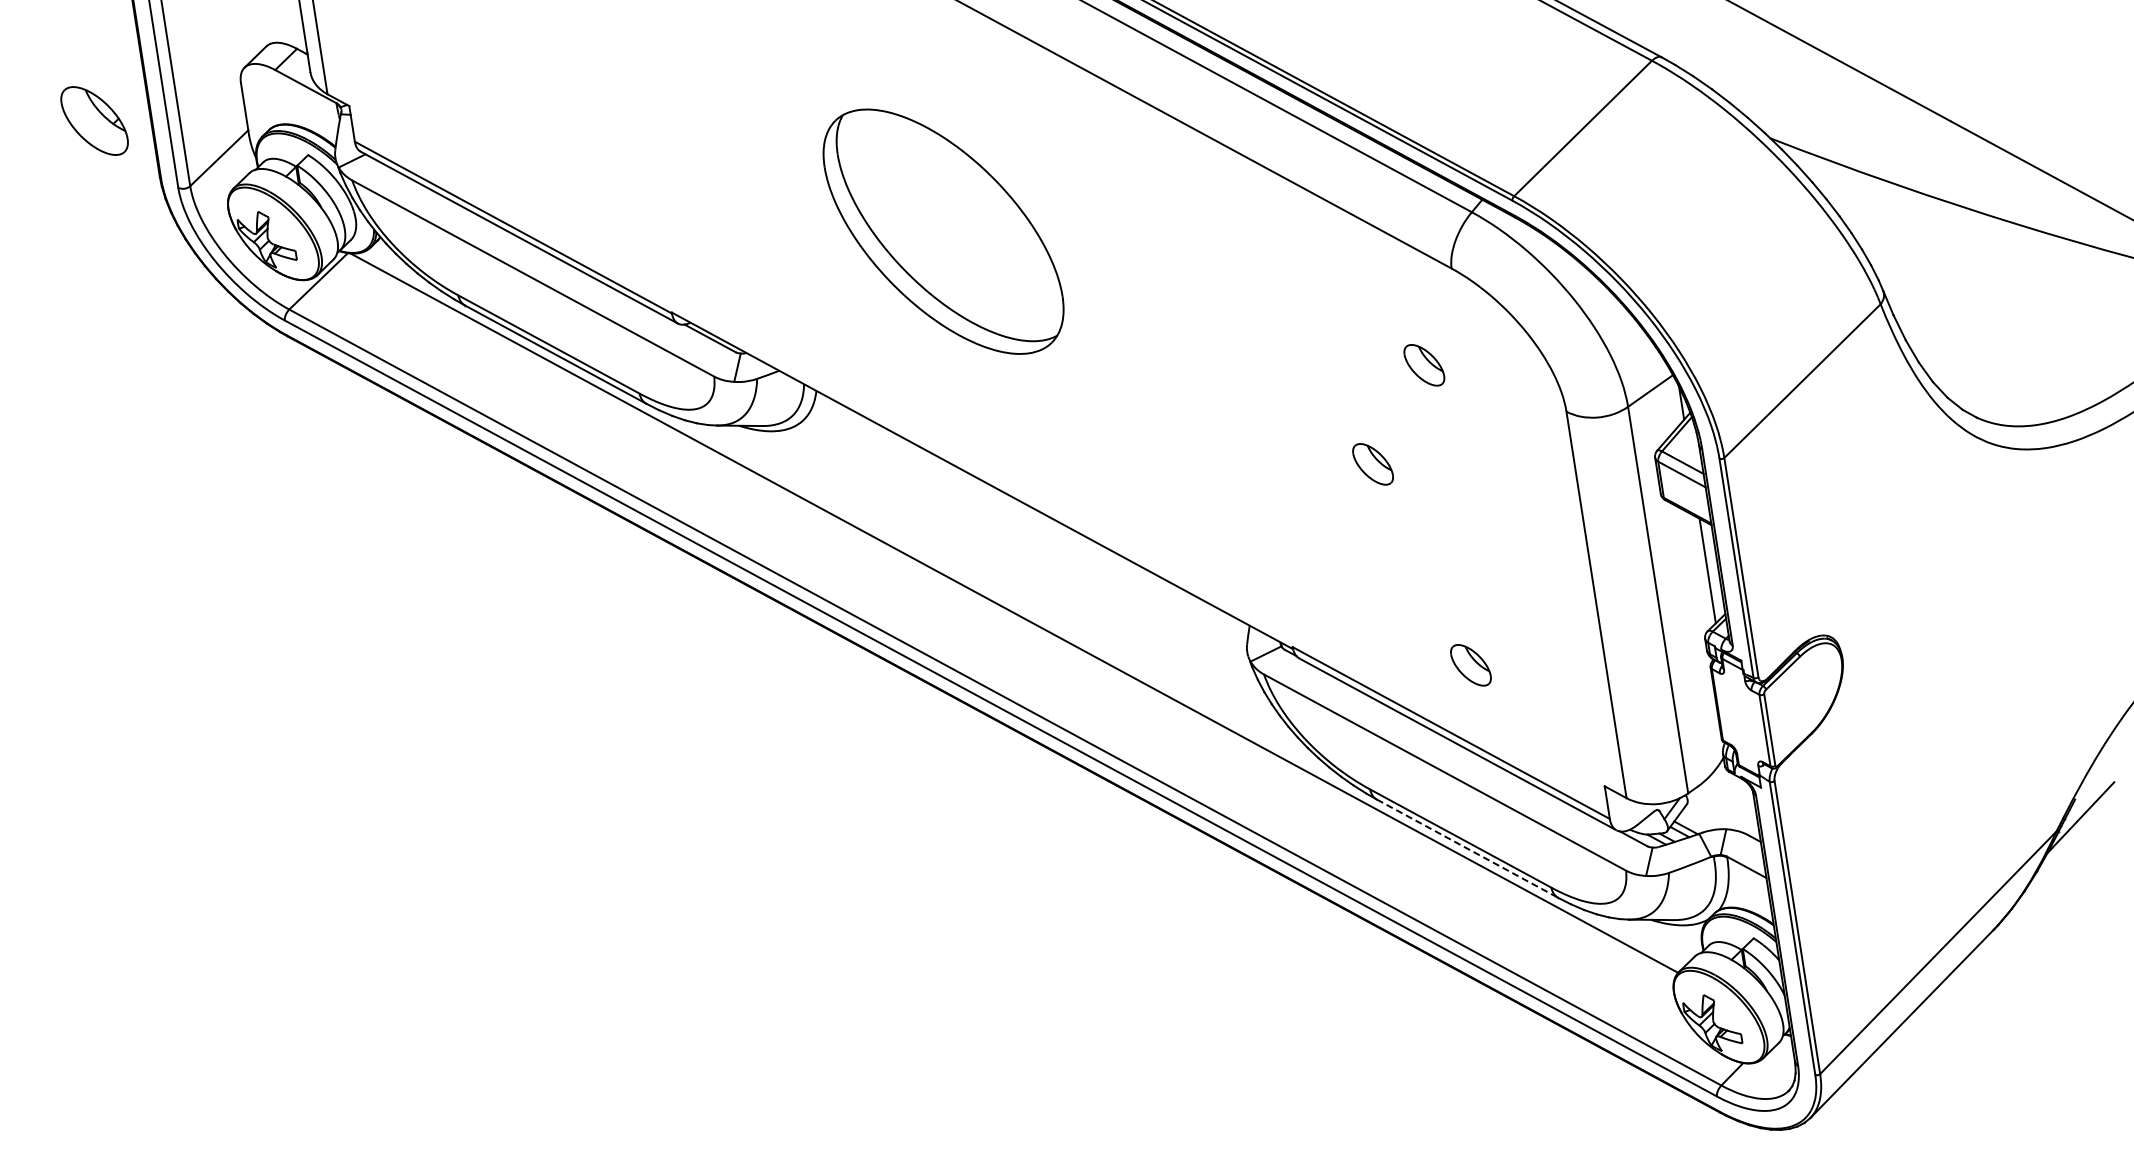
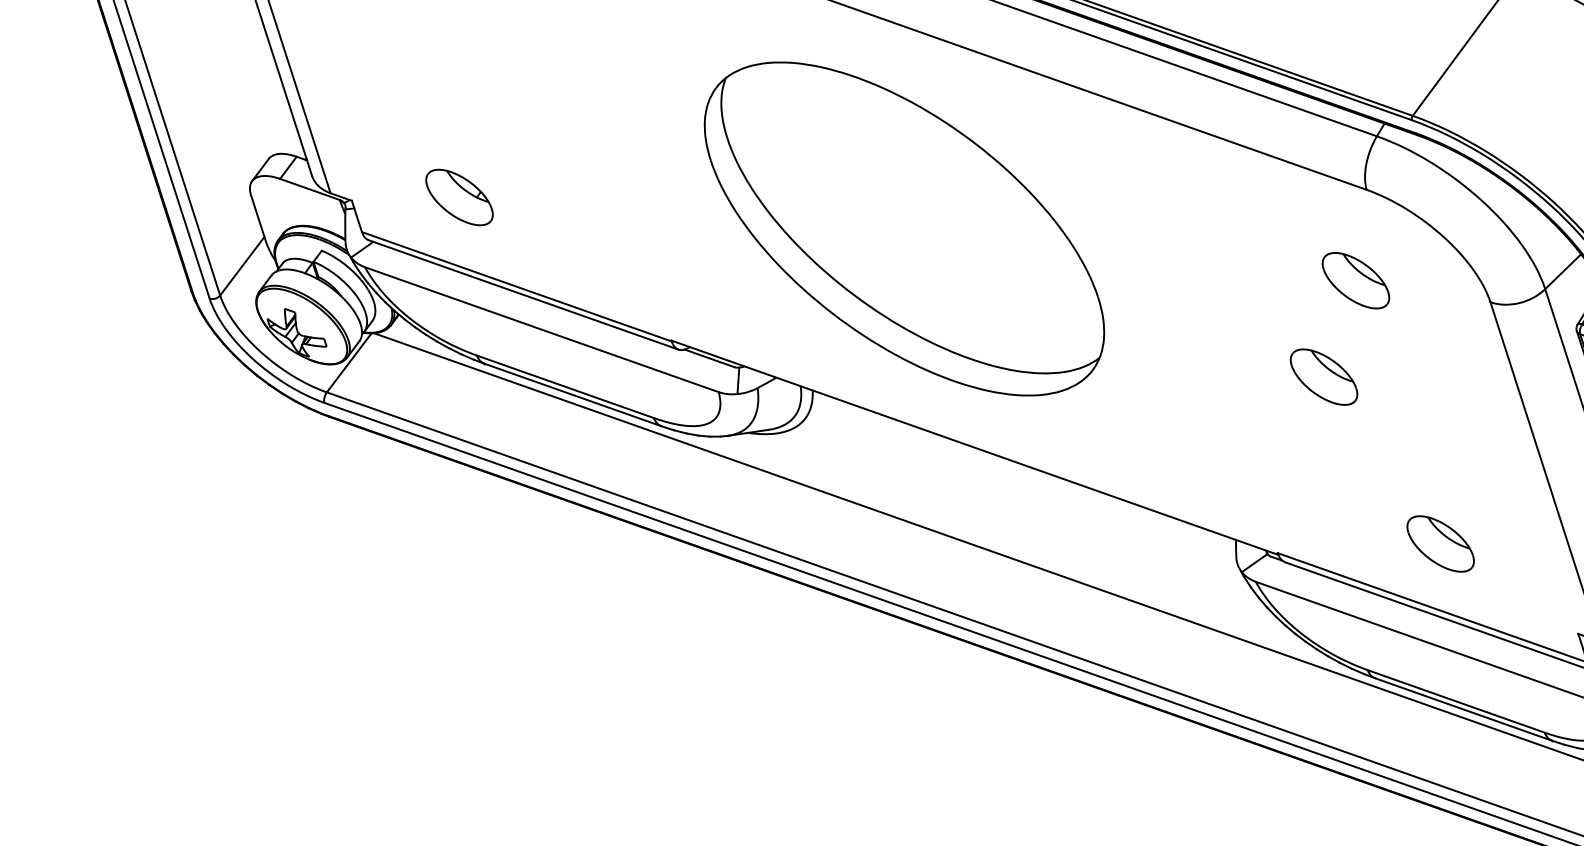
part: (94, 120) -> (459, 197), moved
part: (943, 231) -> (904, 228), size x1.67
part: (1424, 365) -> (1356, 280), size x1.67
part: (1372, 464) -> (1323, 377), size x1.67
part: (1470, 665) -> (1440, 544), size x1.67
line: (1467, 848) -> (1463, 709), dashed -> solid

